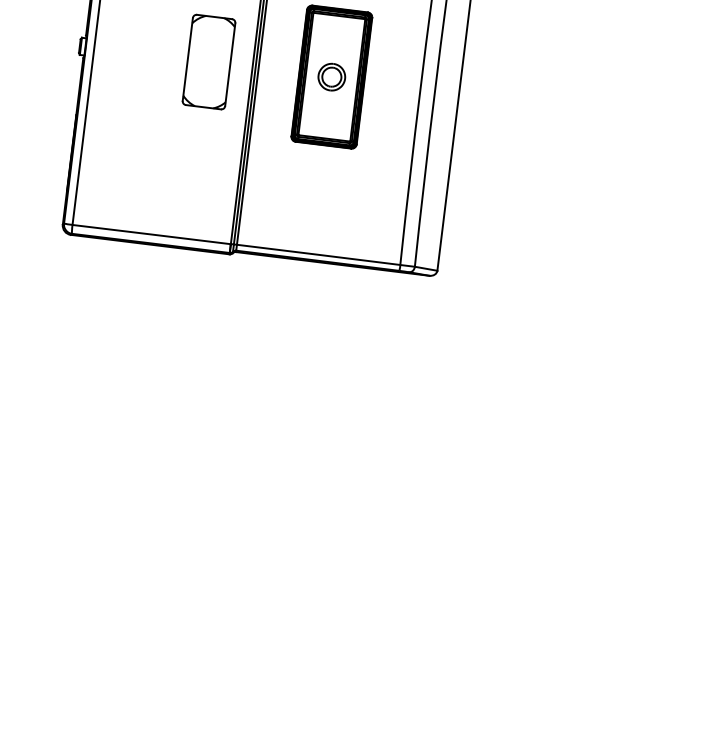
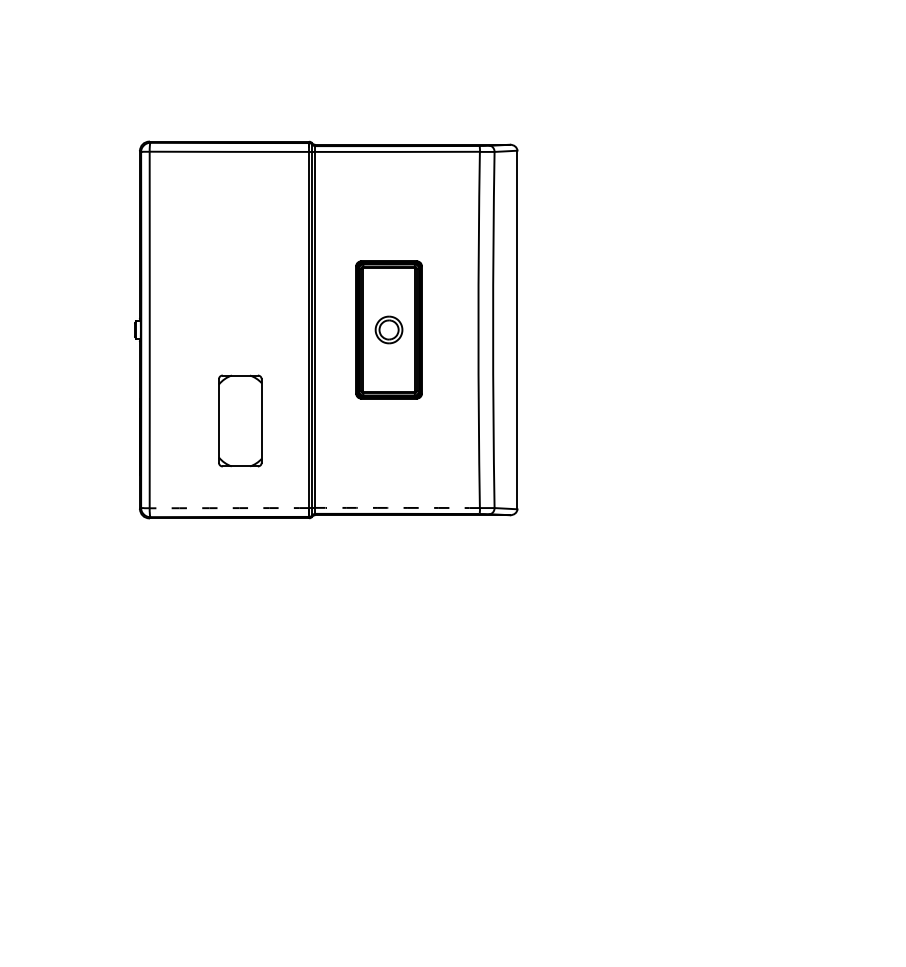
part: (209, 61) -> (240, 420), moved
arc: (151, 234) -> (229, 508), solid -> dashed
arc: (318, 254) -> (397, 507), solid -> dashed

